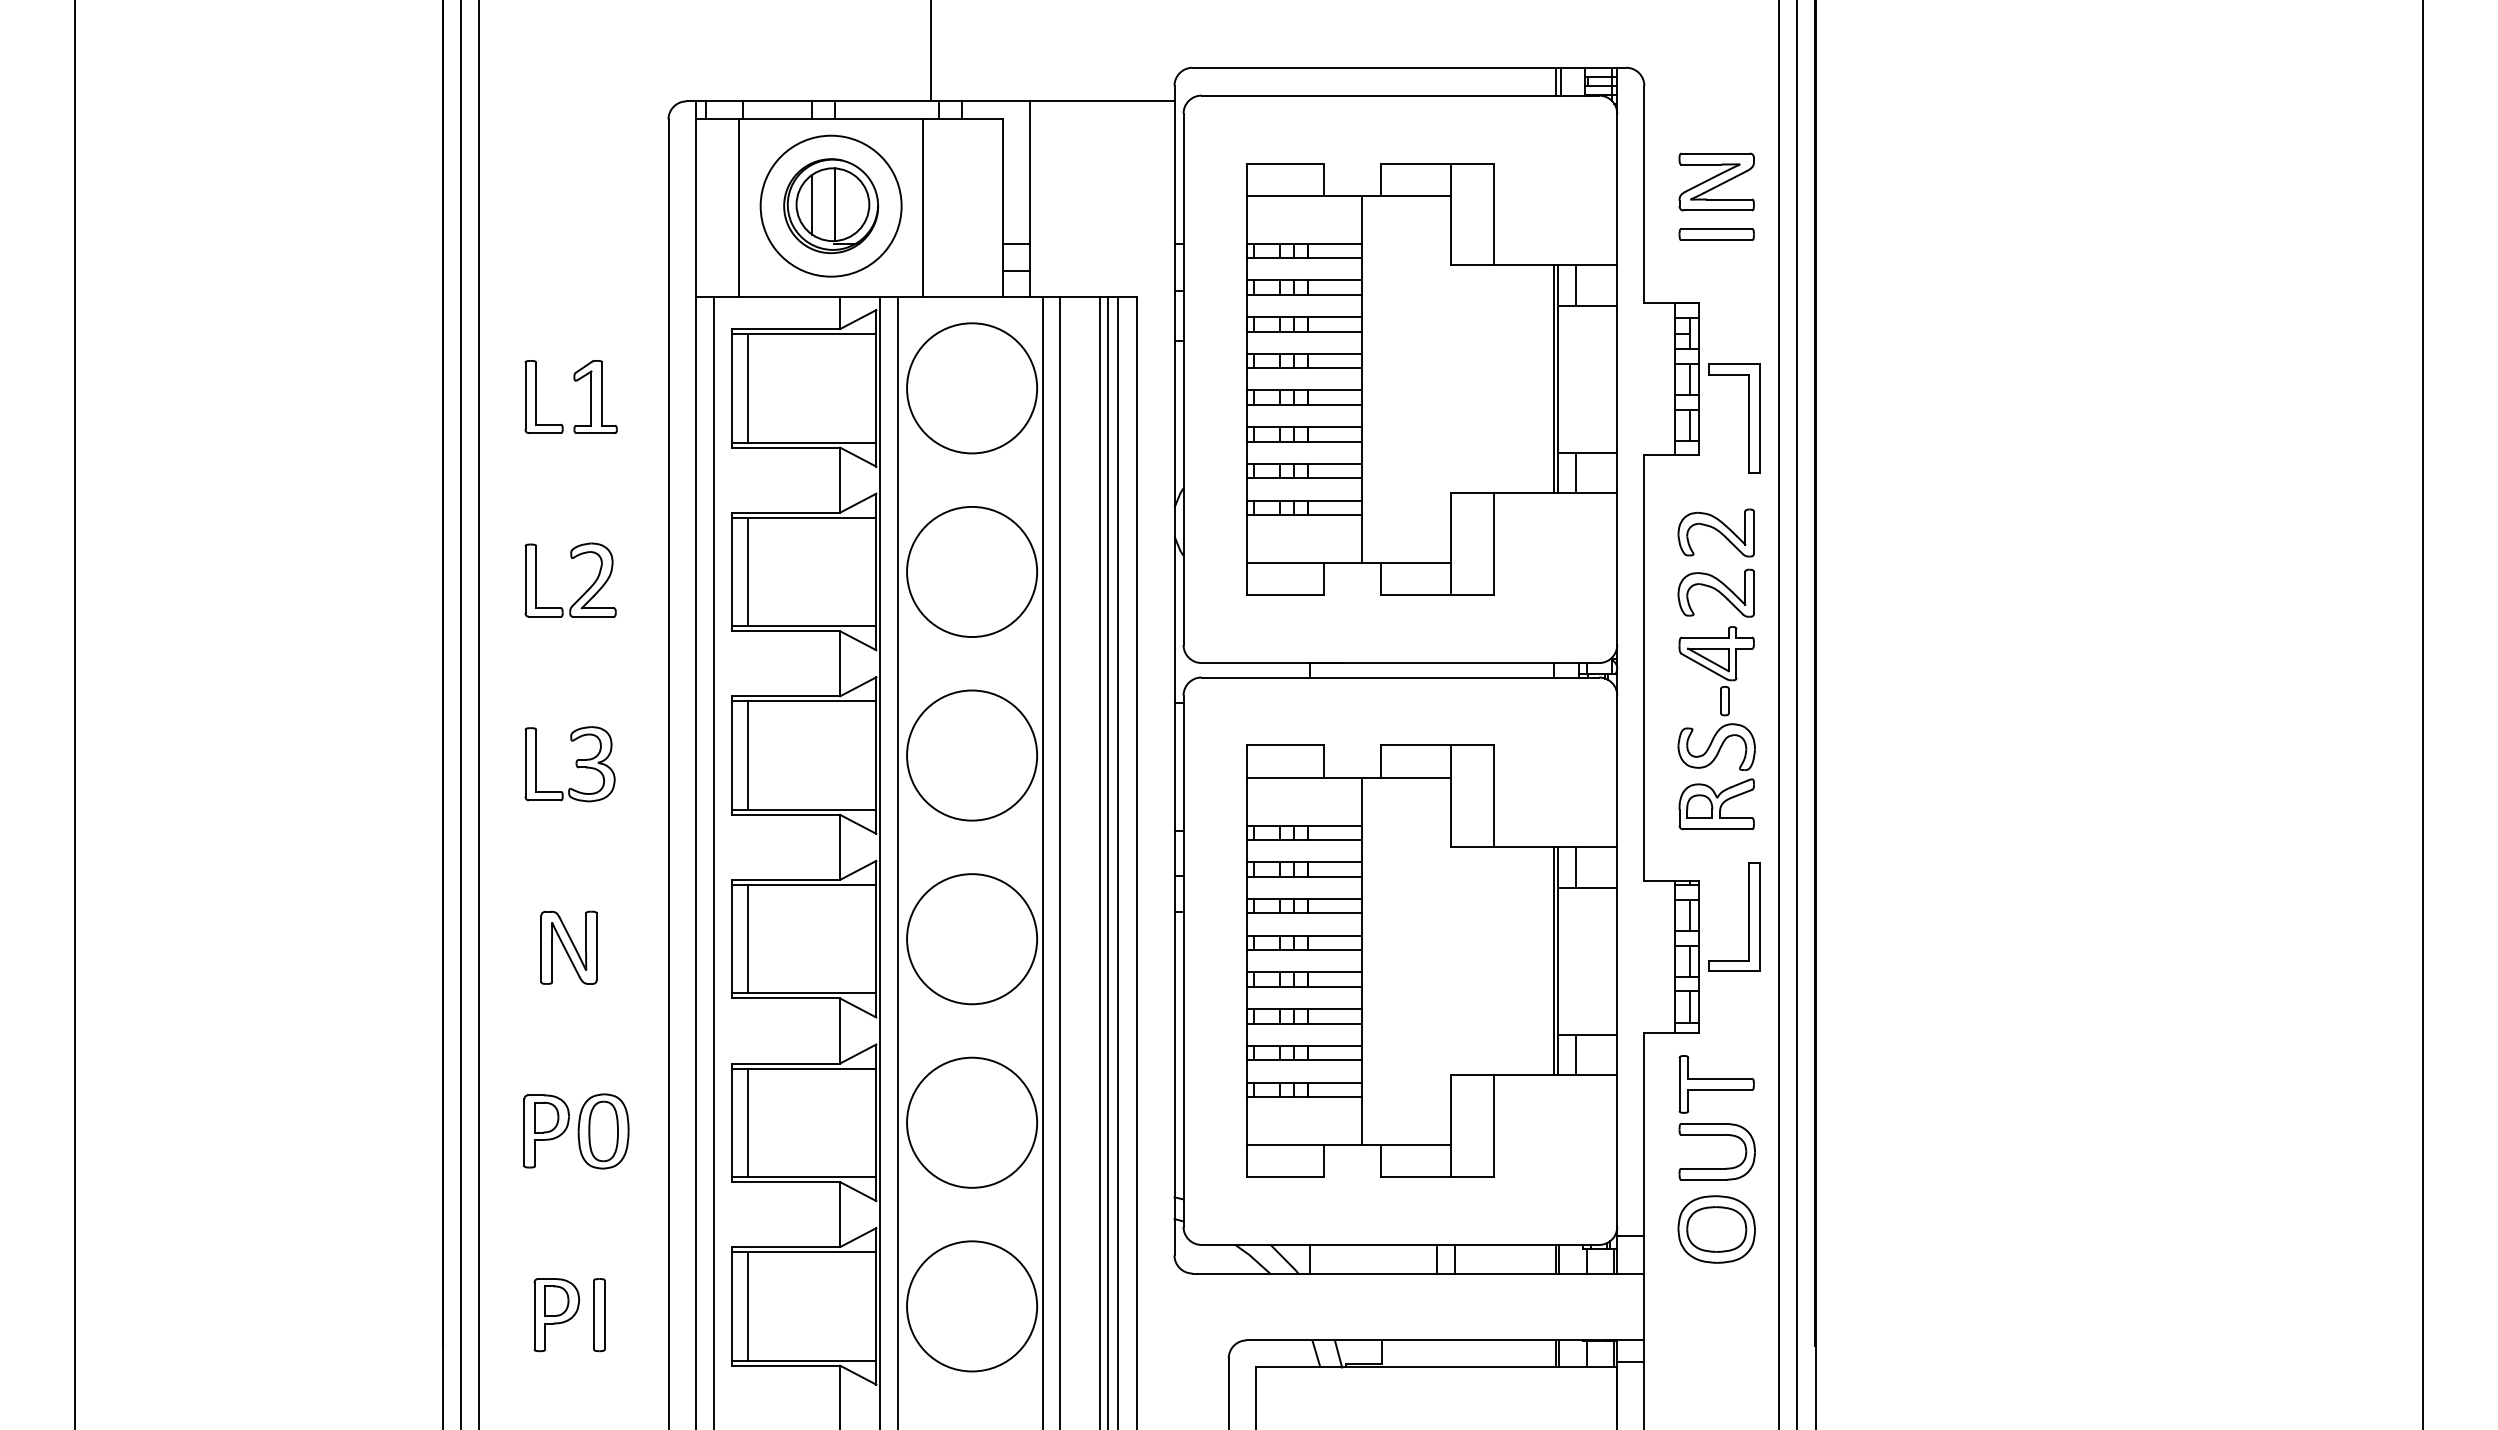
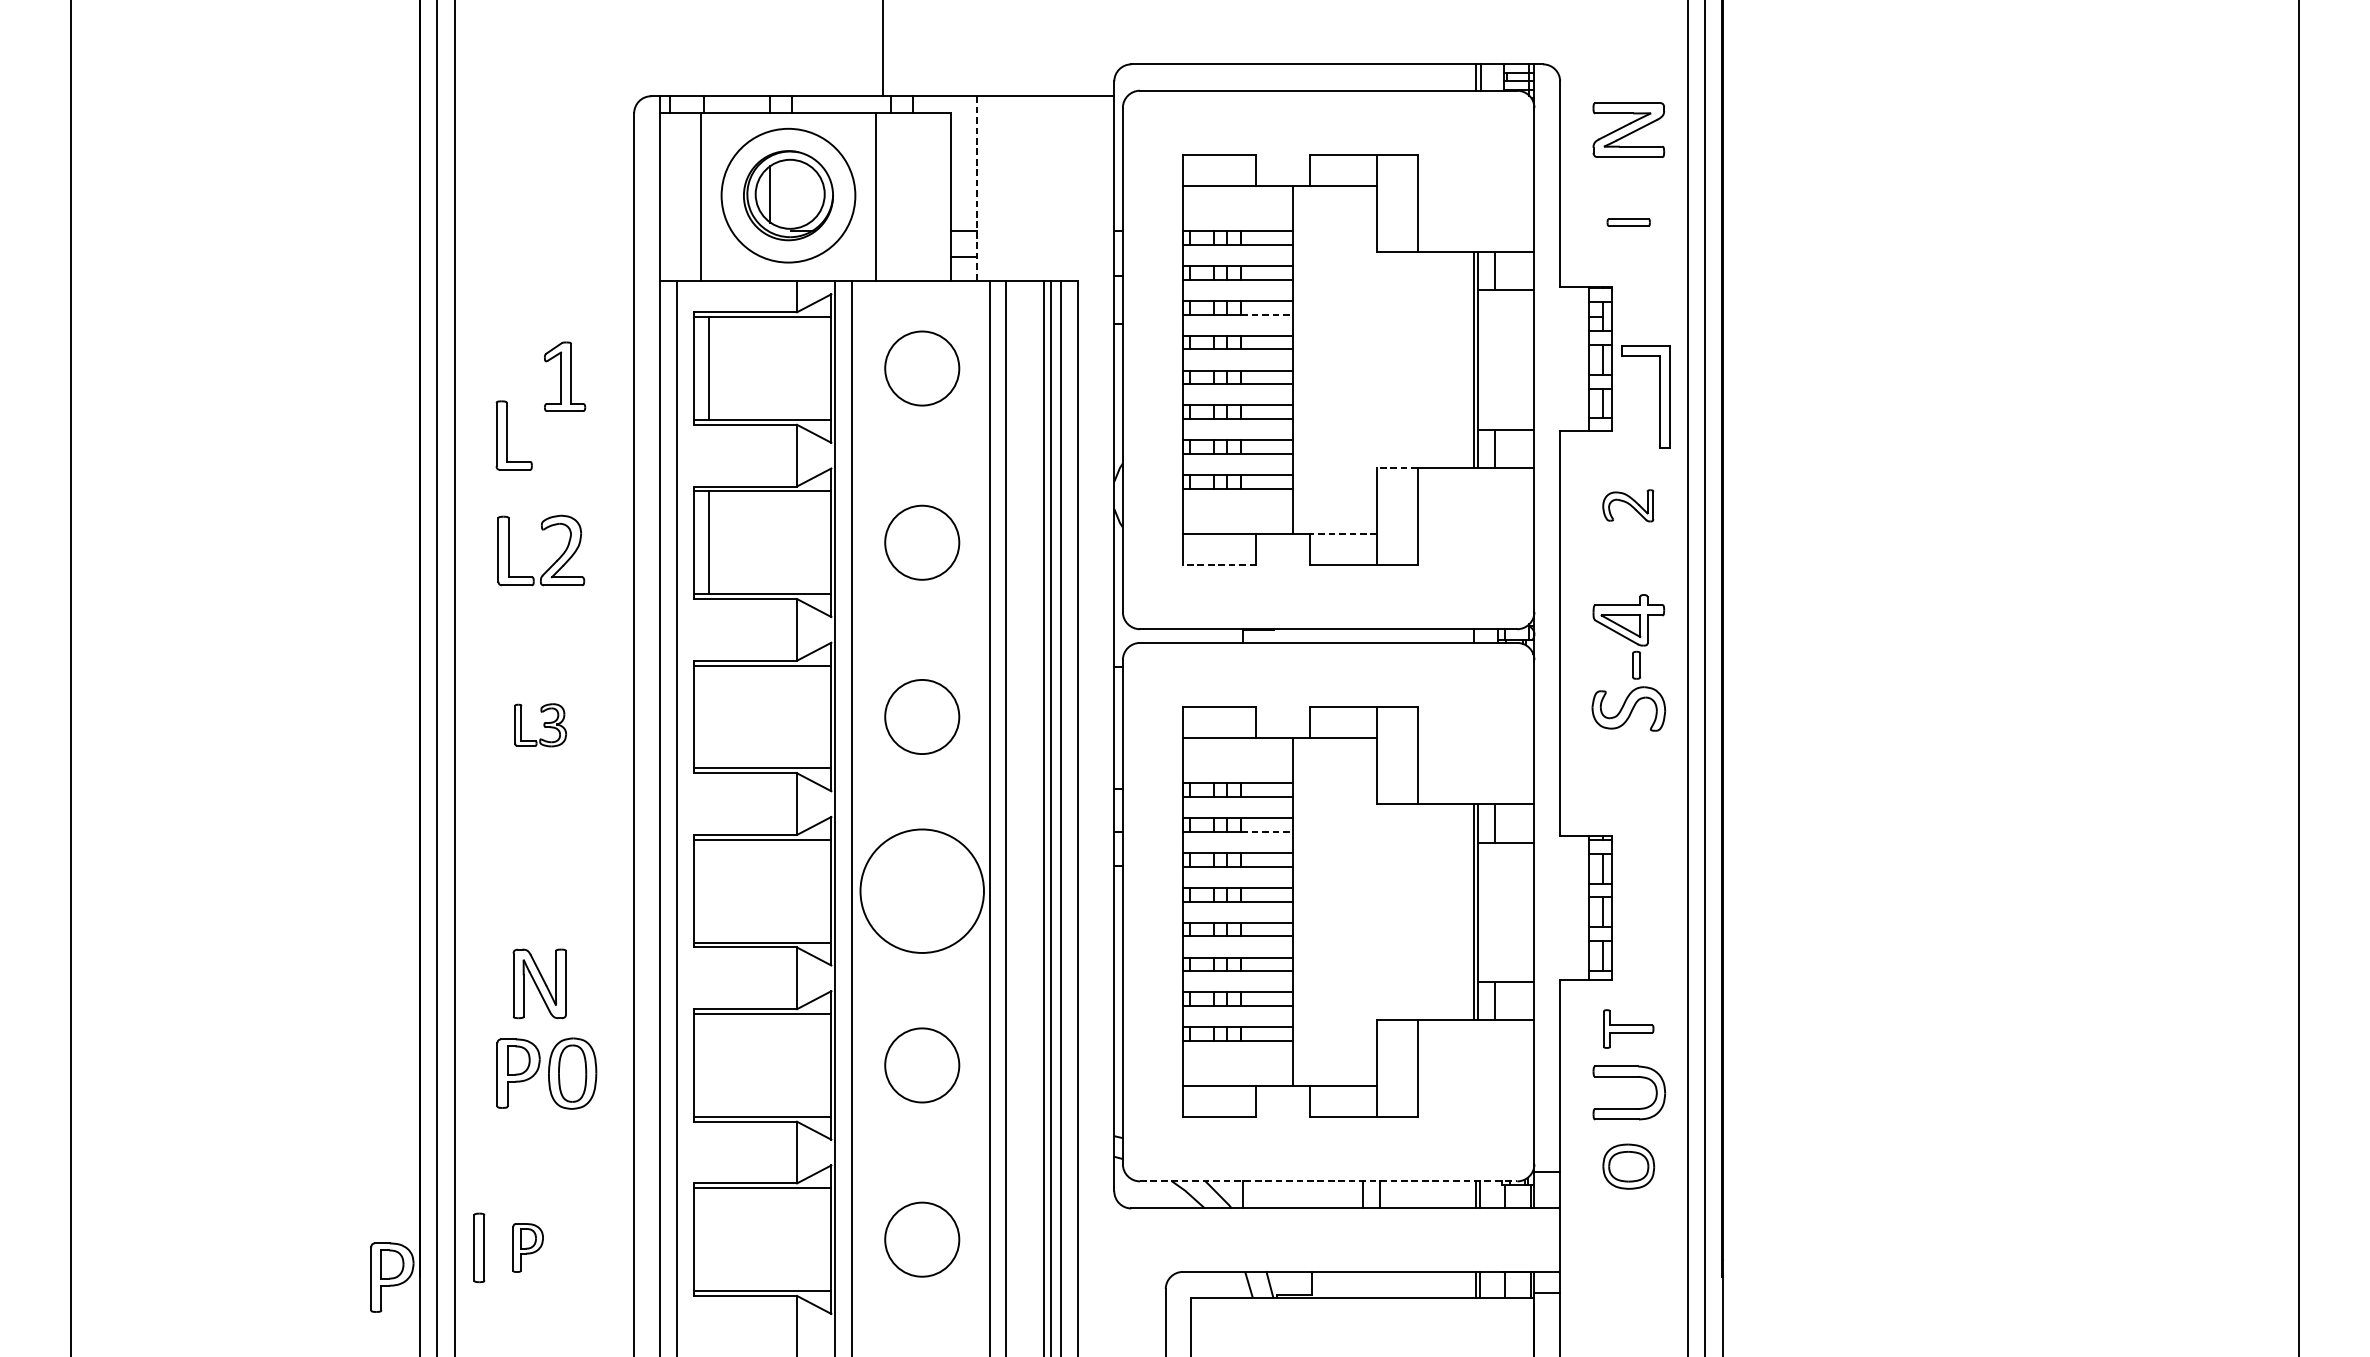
part: (1716, 181) -> (1628, 129), moved
line: (1029, 198) -> (976, 188), solid -> dashed
line: (835, 204) -> (792, 194), removed
part: (1716, 234) -> (1628, 222), size x0.6
line: (1335, 331) -> (1267, 314), solid -> dashed
circle: (972, 388) -> (922, 368), size x0.6
part: (536, 396) -> (507, 435), moved
line: (1472, 493) -> (1397, 468), solid -> dashed
part: (1715, 532) -> (1627, 505), size x0.7
line: (1415, 562) -> (1342, 533), solid -> dashed
circle: (972, 571) -> (922, 542), size x0.6
part: (1715, 592) -> (1627, 562), removed
line: (1285, 595) -> (1219, 565), solid -> dashed
line: (747, 755) -> (709, 716), removed
circle: (972, 755) -> (922, 716), size x0.6
part: (569, 764) -> (540, 725), size x0.6
part: (1716, 803) -> (1628, 762), removed
line: (1335, 876) -> (1267, 831), solid -> dashed
part: (1748, 916) -> (1658, 869), removed
line: (747, 938) -> (709, 890), removed
part: (568, 947) -> (539, 983), moved
part: (1716, 1084) -> (1628, 1029), size x0.7
line: (747, 1122) -> (709, 1065), removed
circle: (972, 1122) -> (922, 1065), size x0.6
part: (1716, 1229) -> (1628, 1166), size x0.7
line: (1400, 1244) -> (1328, 1180), solid -> dashed
line: (747, 1306) -> (709, 1239), removed
circle: (972, 1306) -> (922, 1239), size x0.6
part: (556, 1315) -> (527, 1248), size x0.7
part: (599, 1315) -> (479, 1248), moved
part: (413, 1346) -> (392, 1277), added

